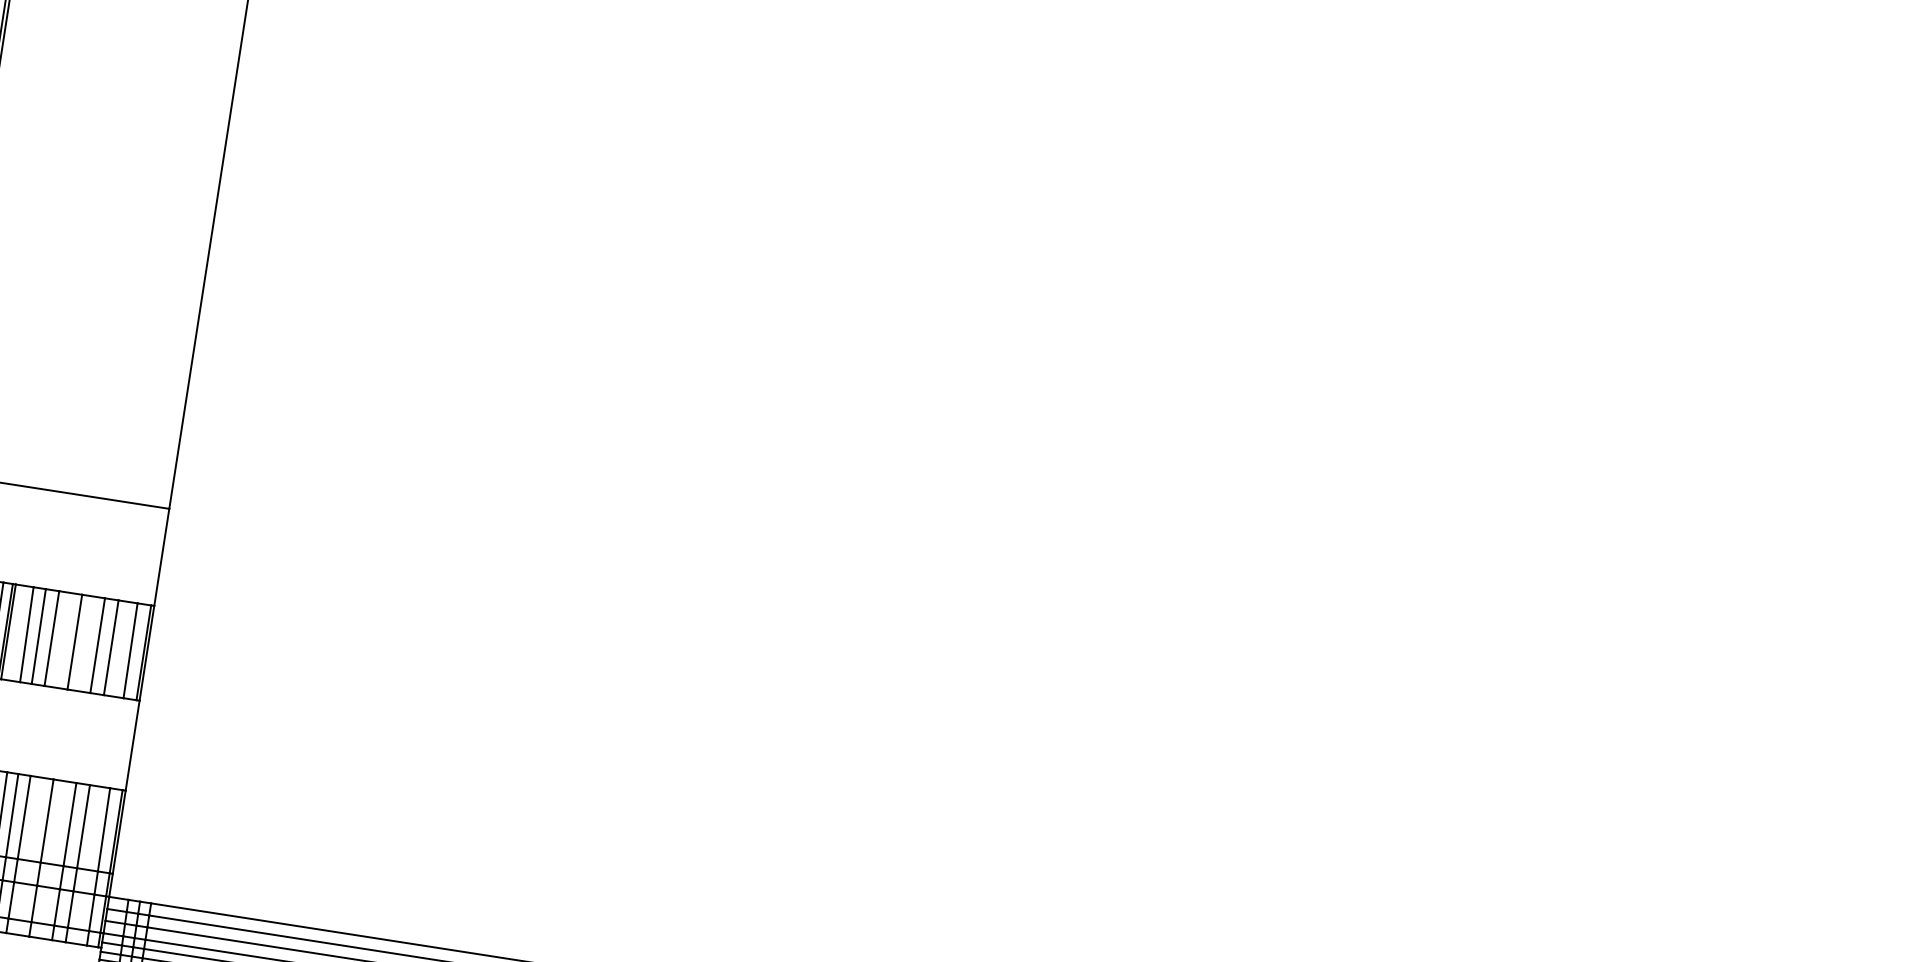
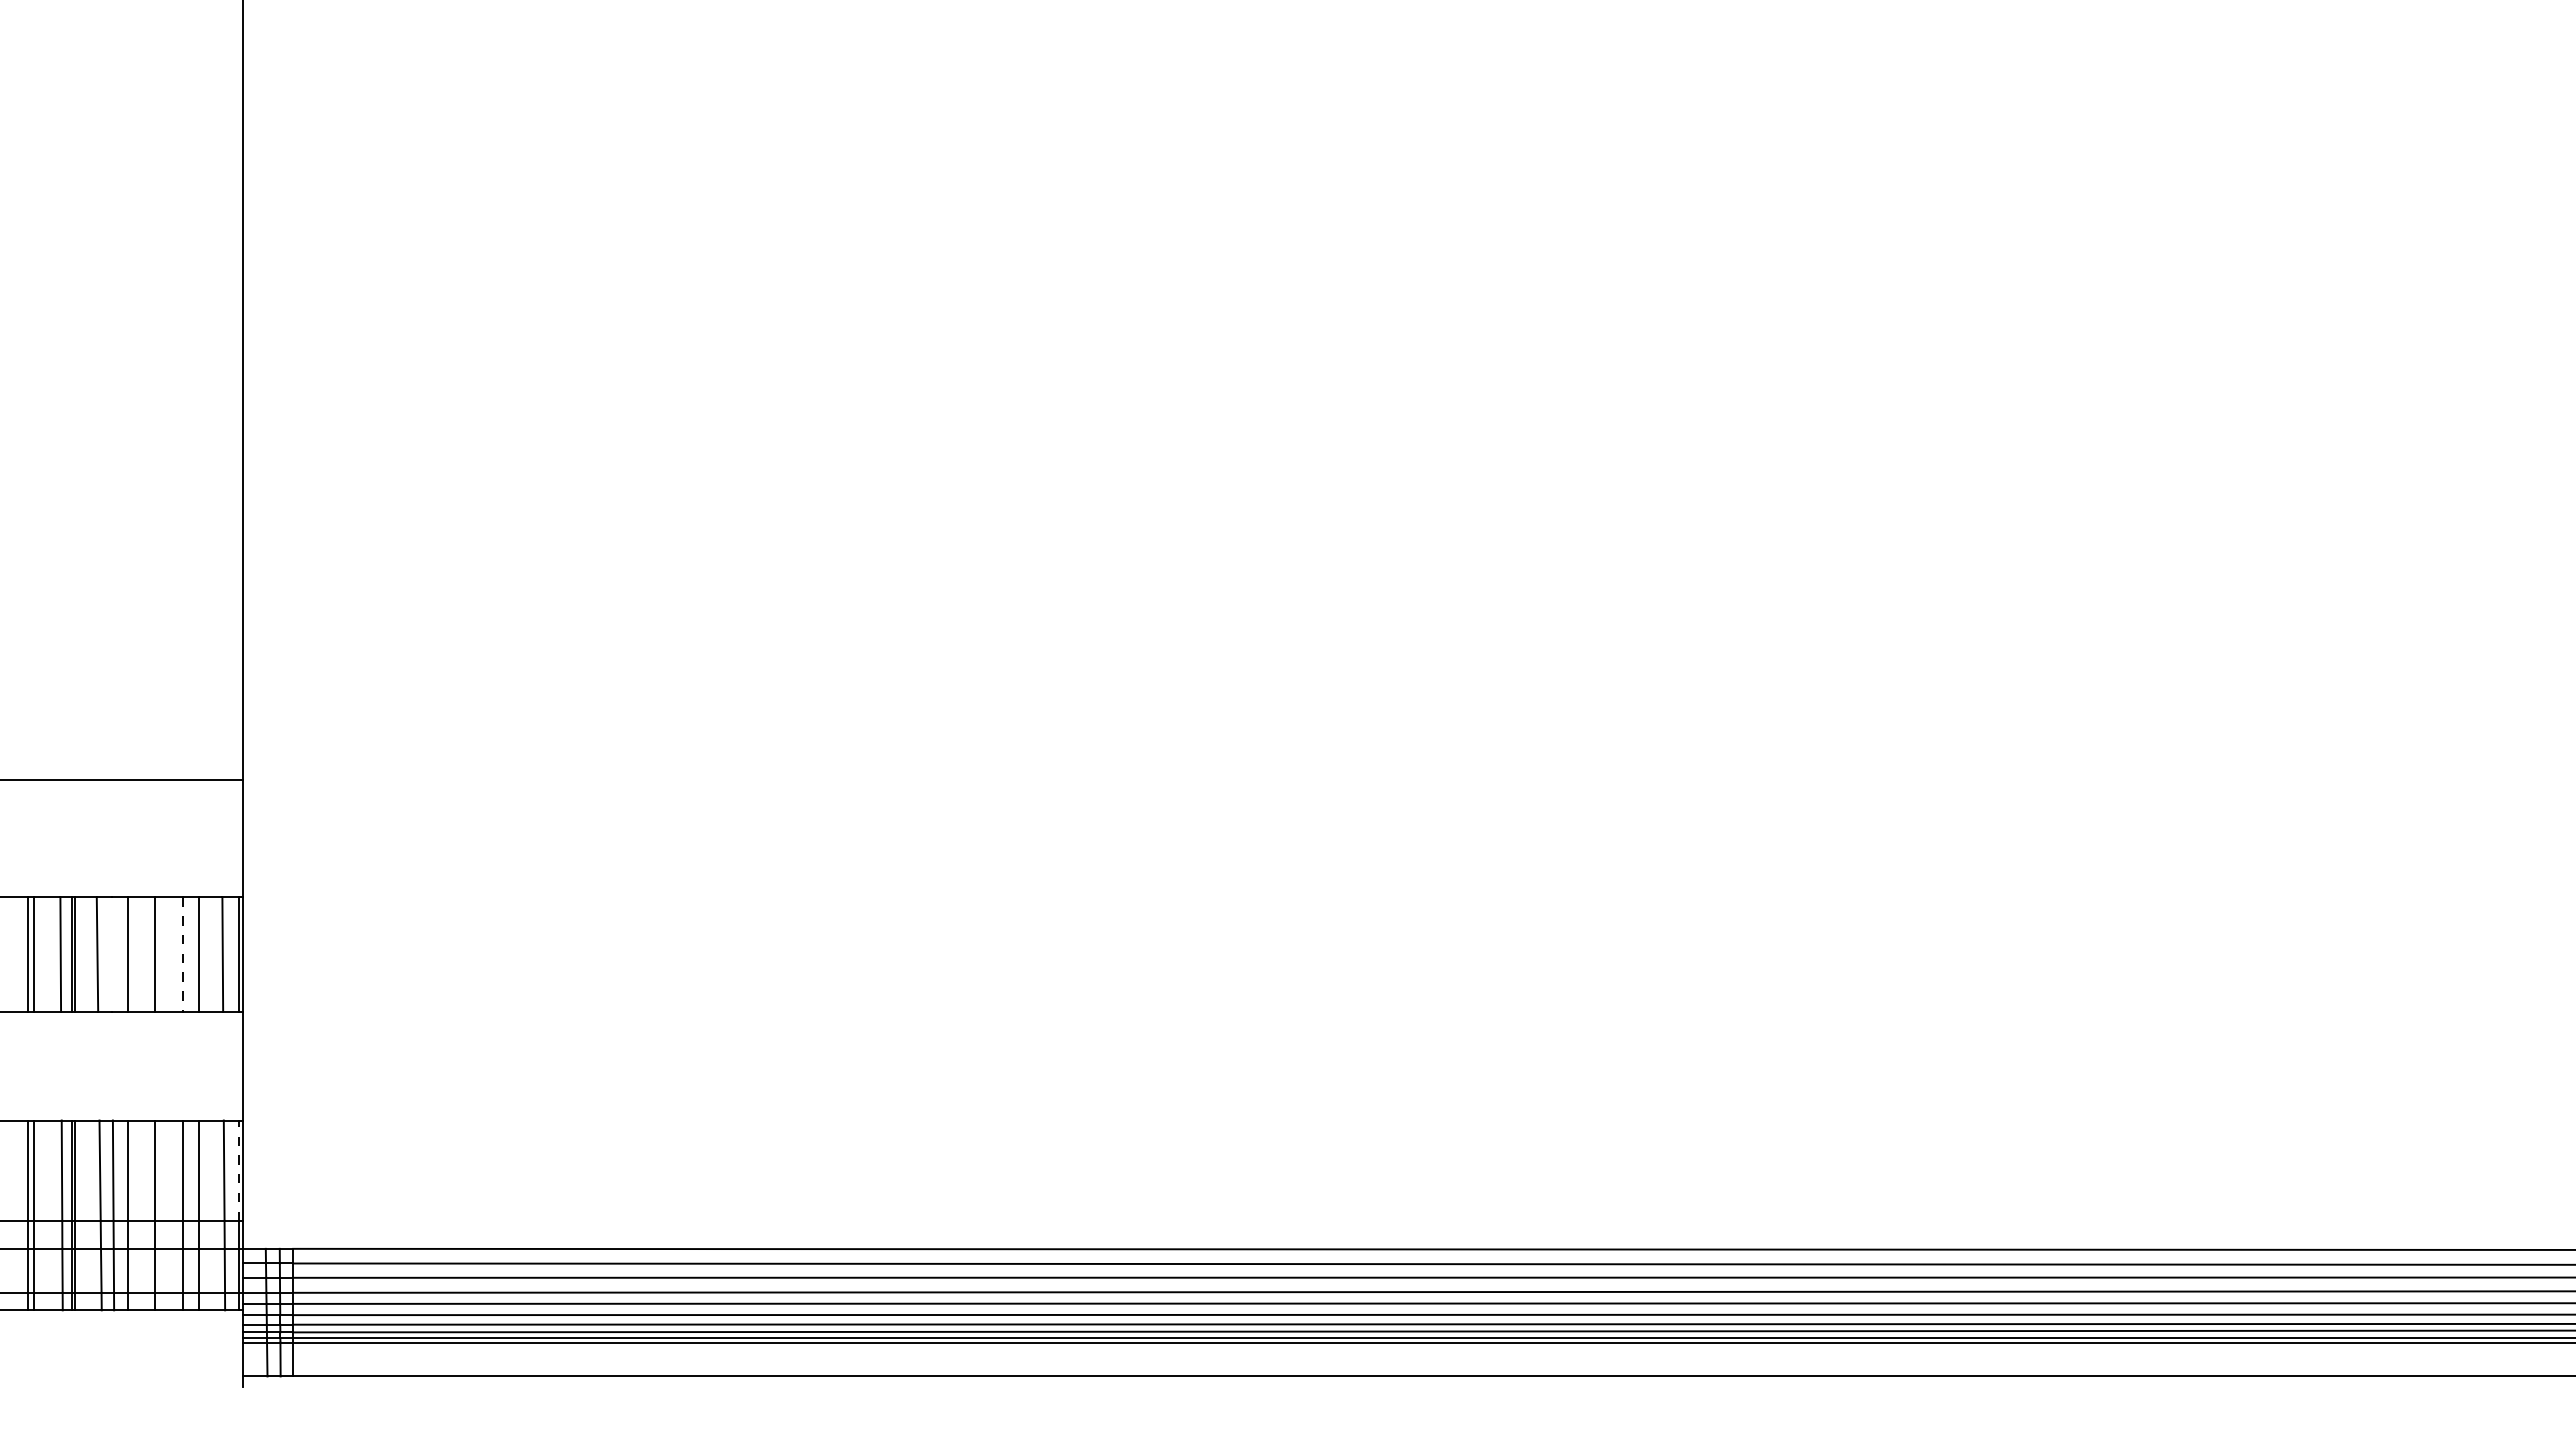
line: (38, 636) -> (111, 954), removed
line: (97, 646) -> (183, 955), solid -> dashed
line: (115, 831) -> (238, 1170), solid -> dashed

